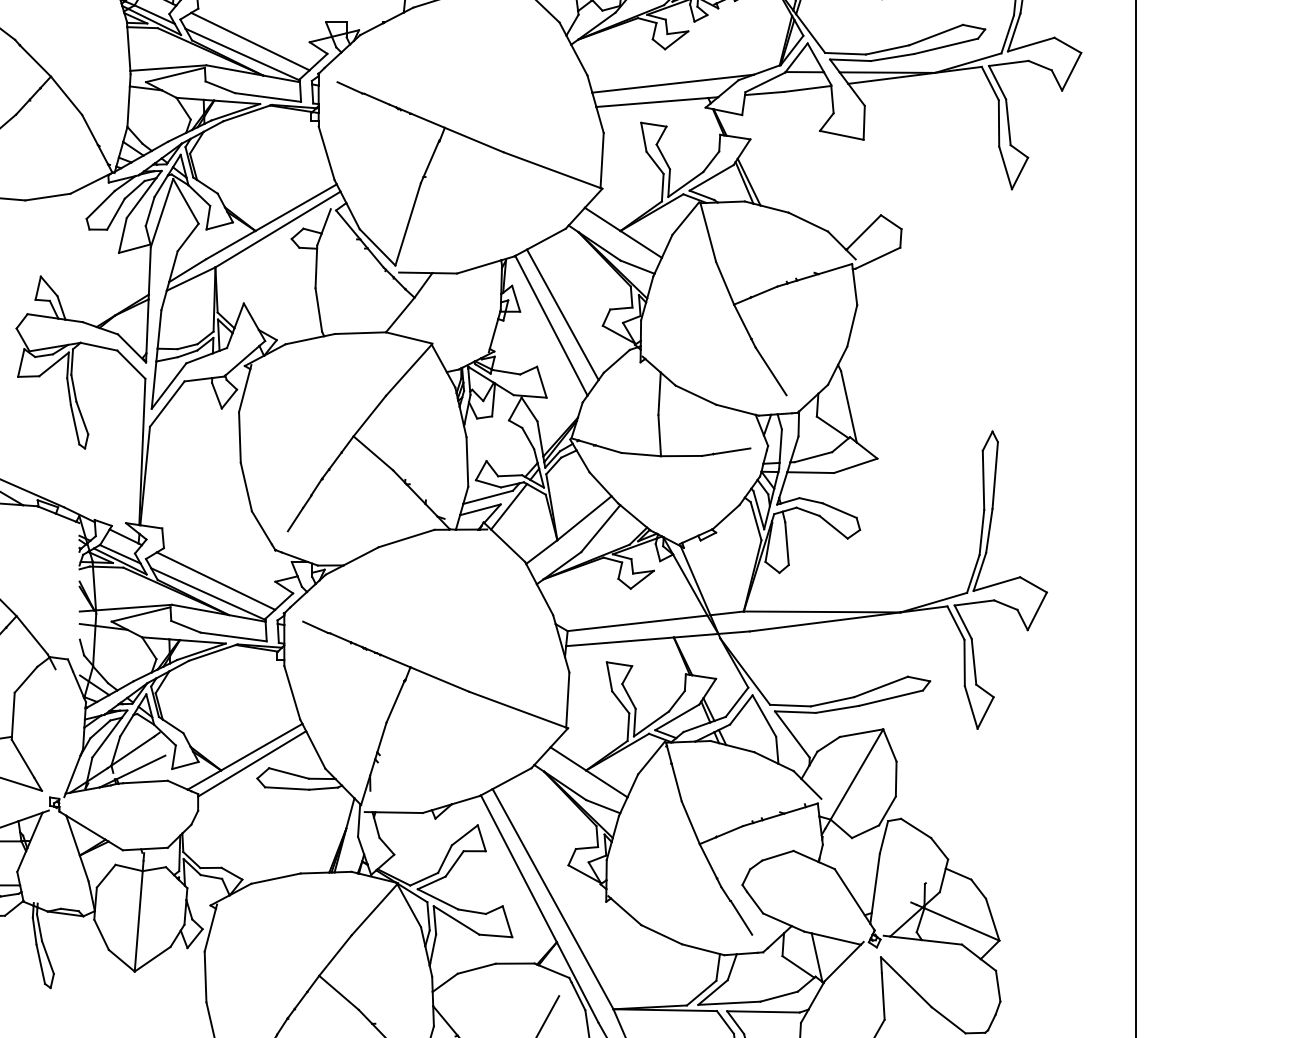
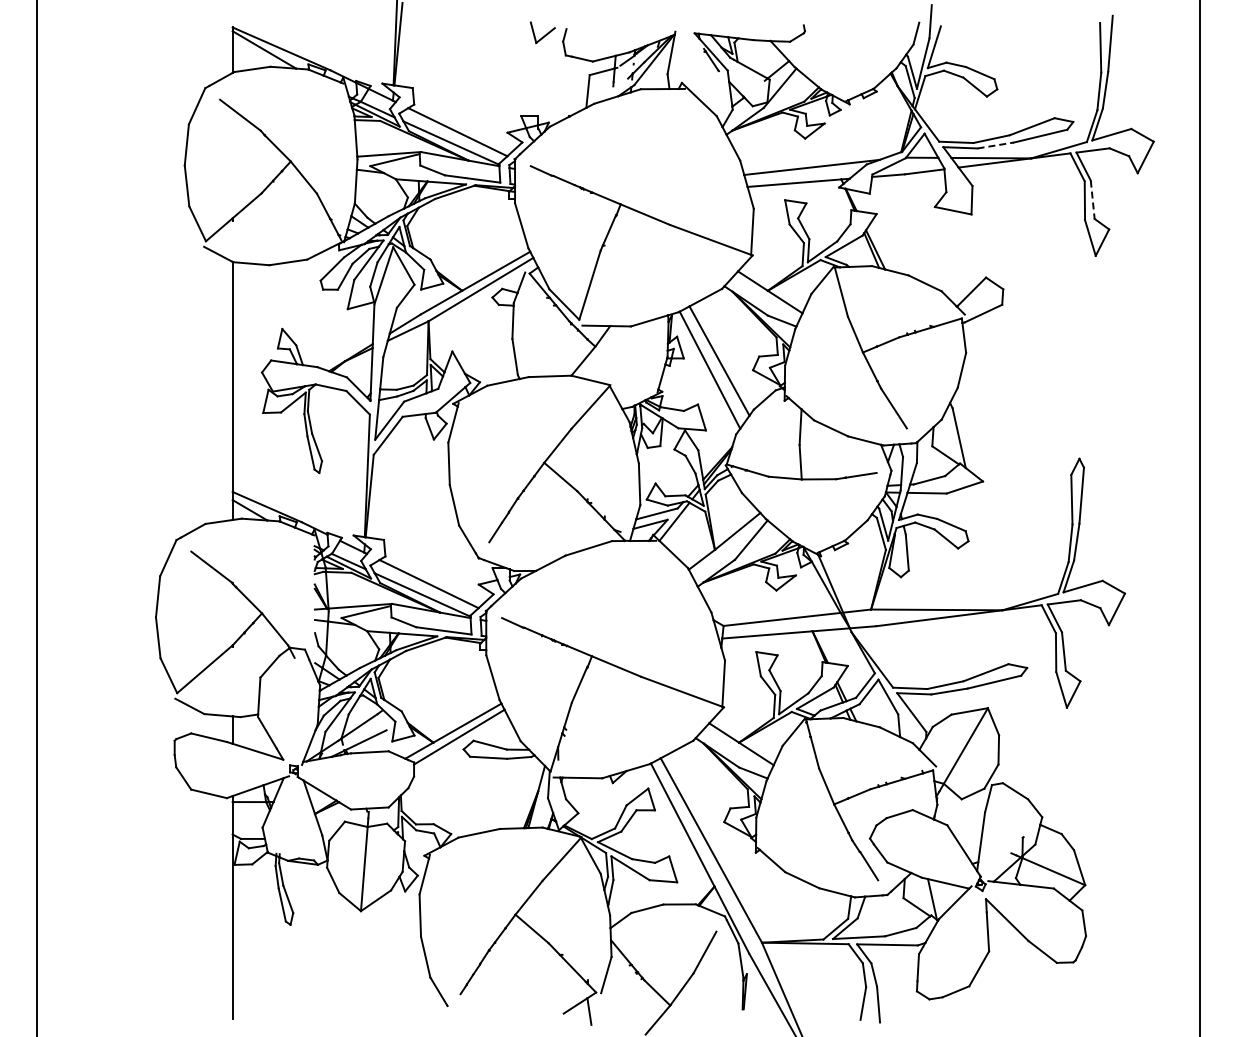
line: (893, 57) -> (996, 145), solid -> dashed
line: (1008, 123) -> (1092, 200), solid -> dashed

